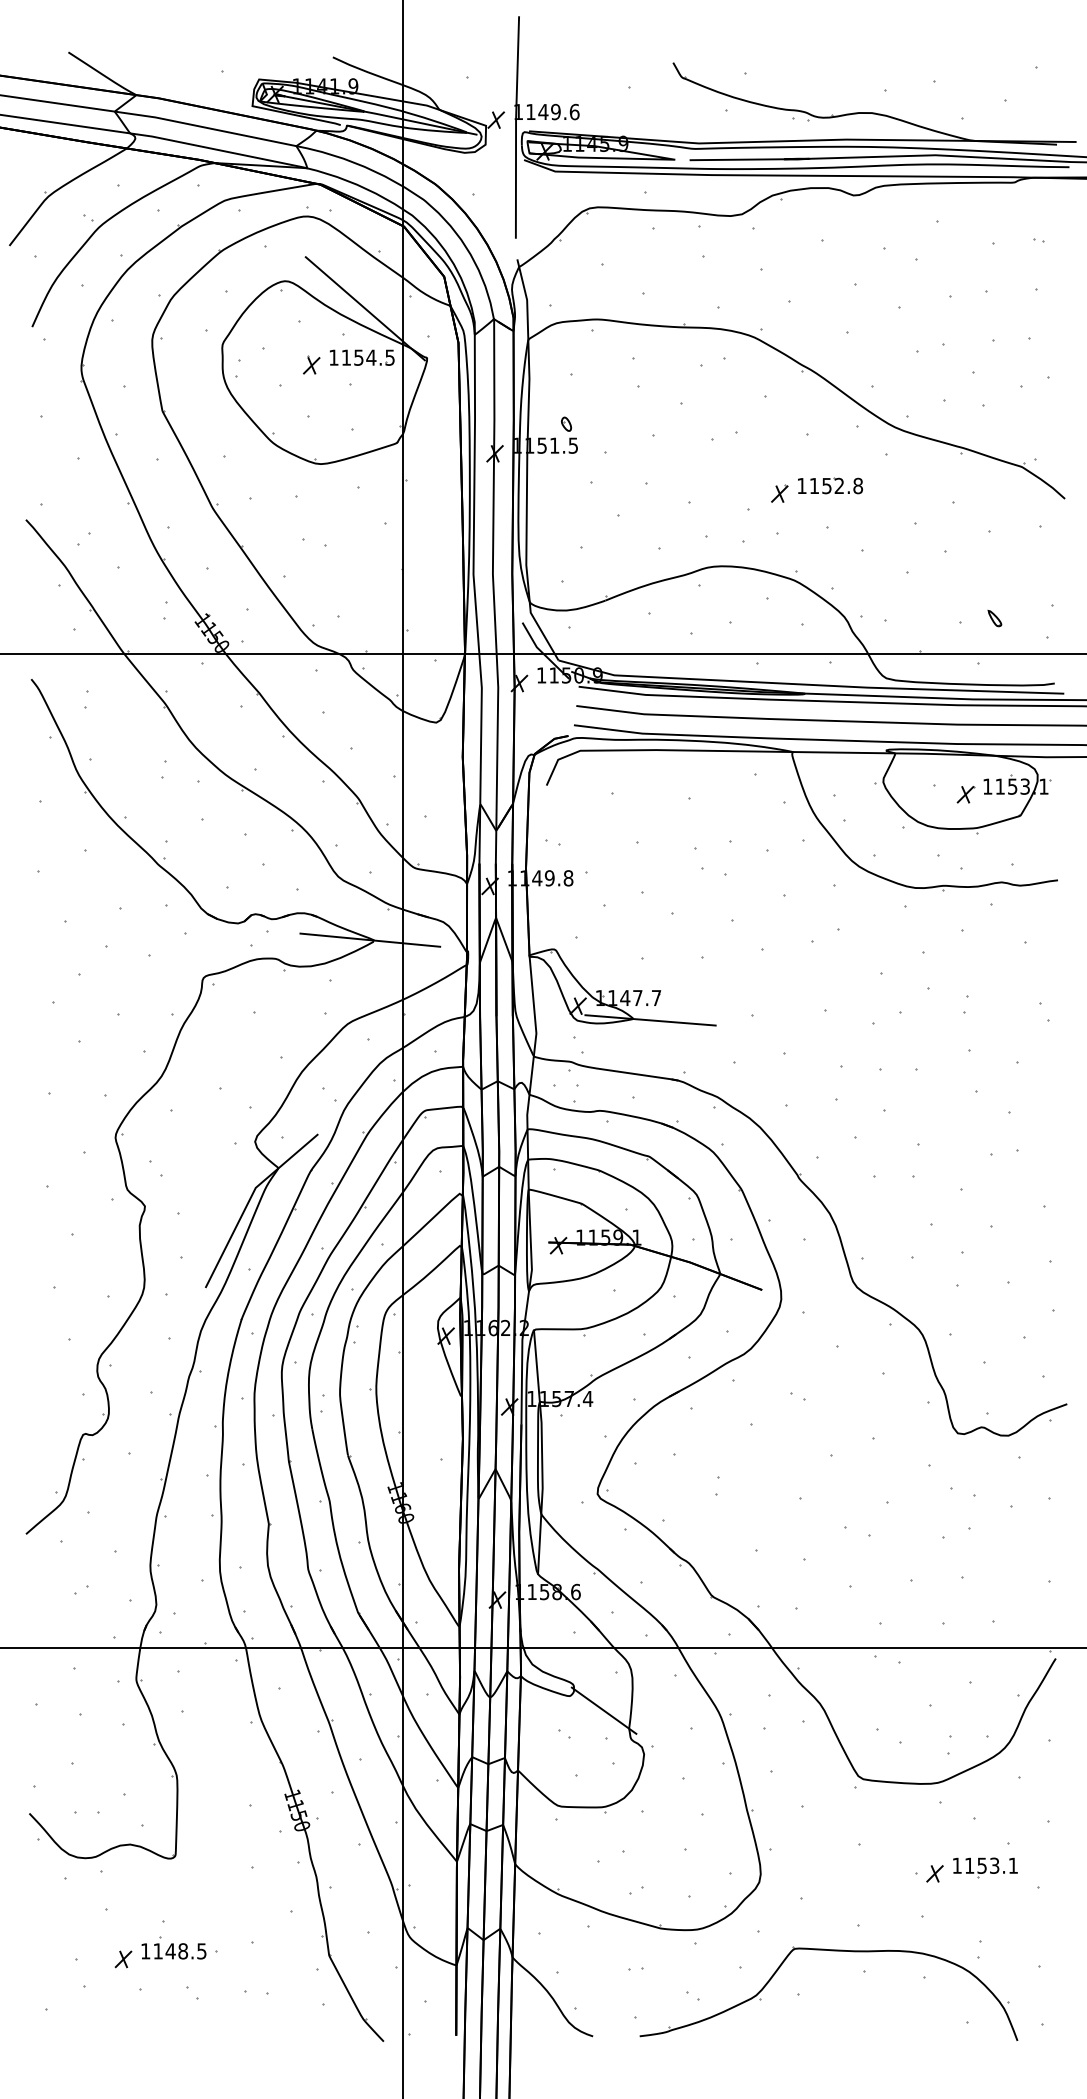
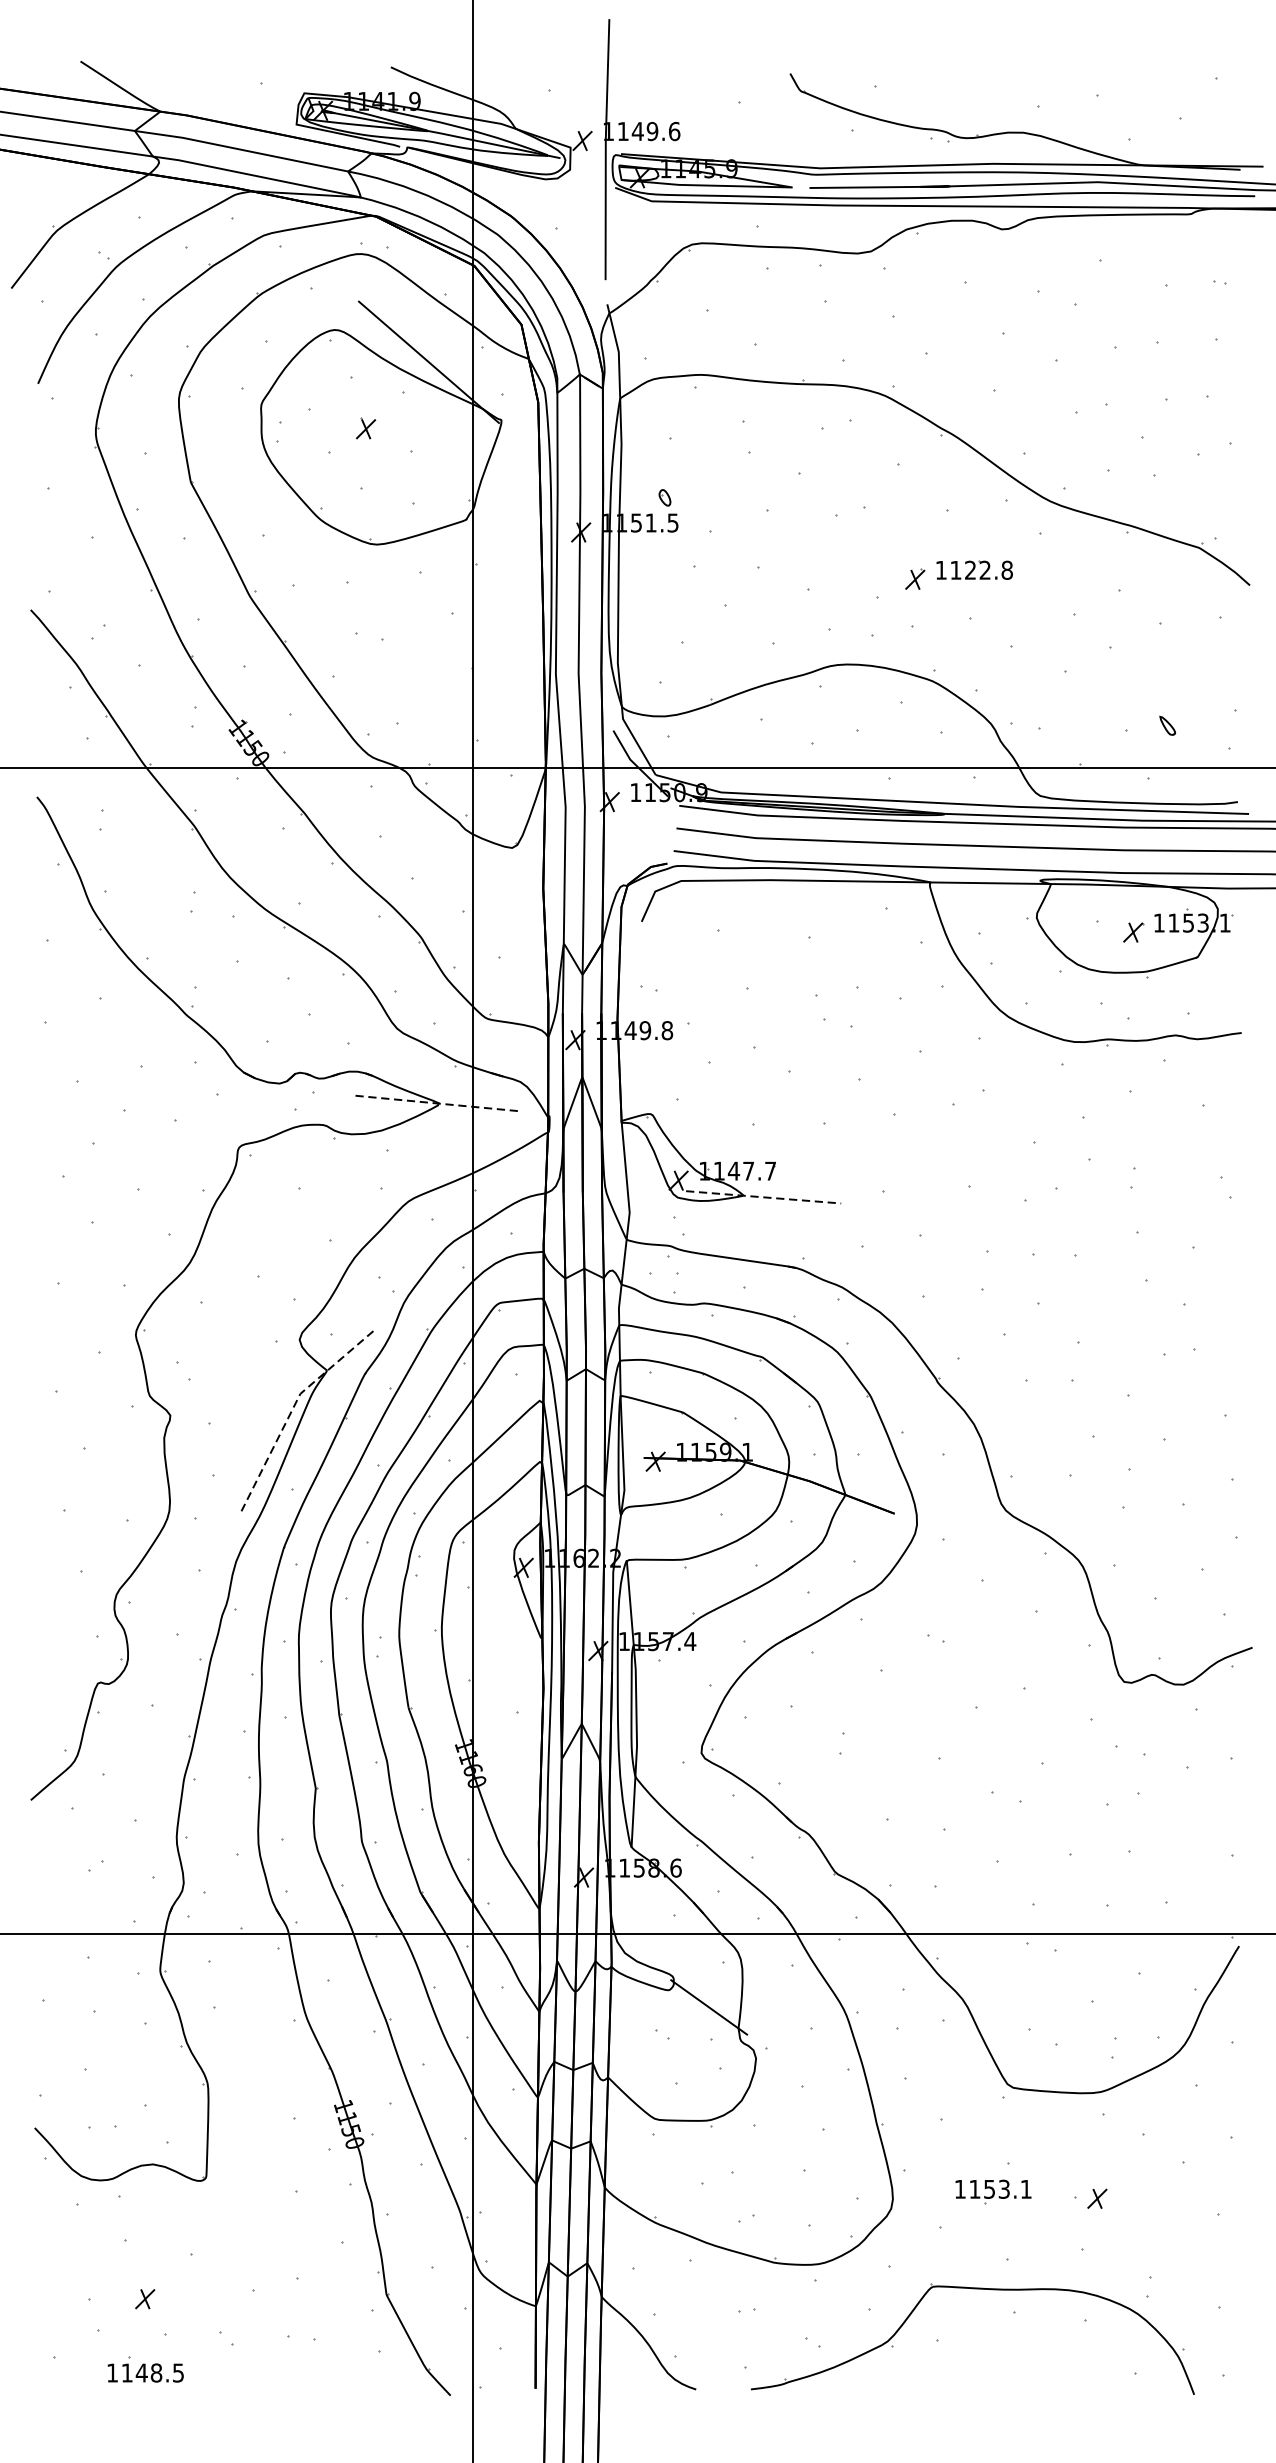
part: (362, 357) -> (425, 419), removed
text: (826, 485) -> (970, 569), 1152.8 -> 1122.8
line: (369, 940) -> (433, 1103), solid -> dashed
line: (651, 1020) -> (764, 1197), solid -> dashed
line: (249, 1200) -> (293, 1408), solid -> dashed
part: (985, 1867) -> (993, 2191), moved
part: (173, 1947) -> (145, 2368), moved

